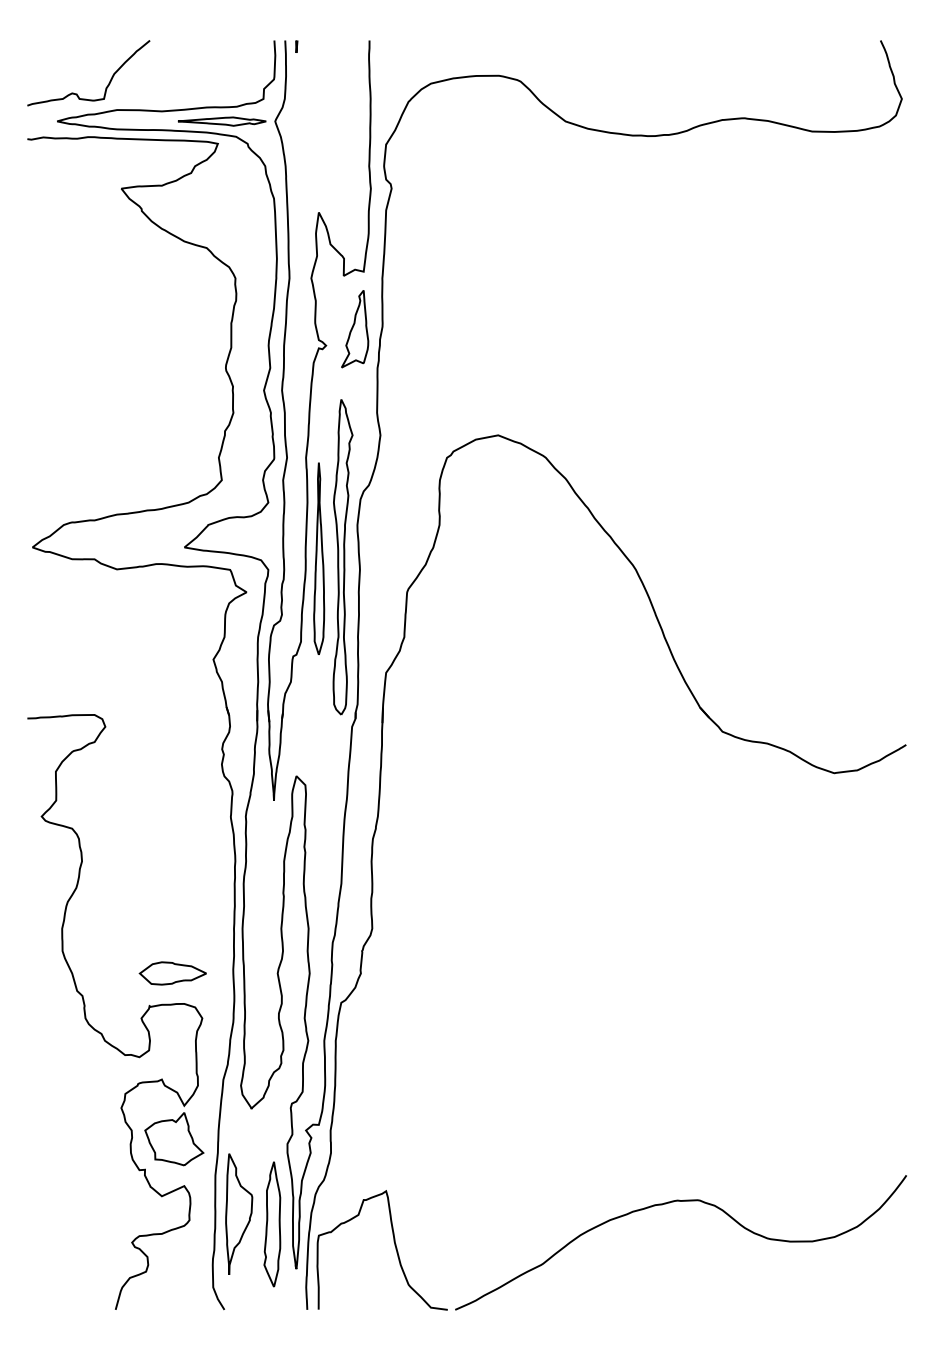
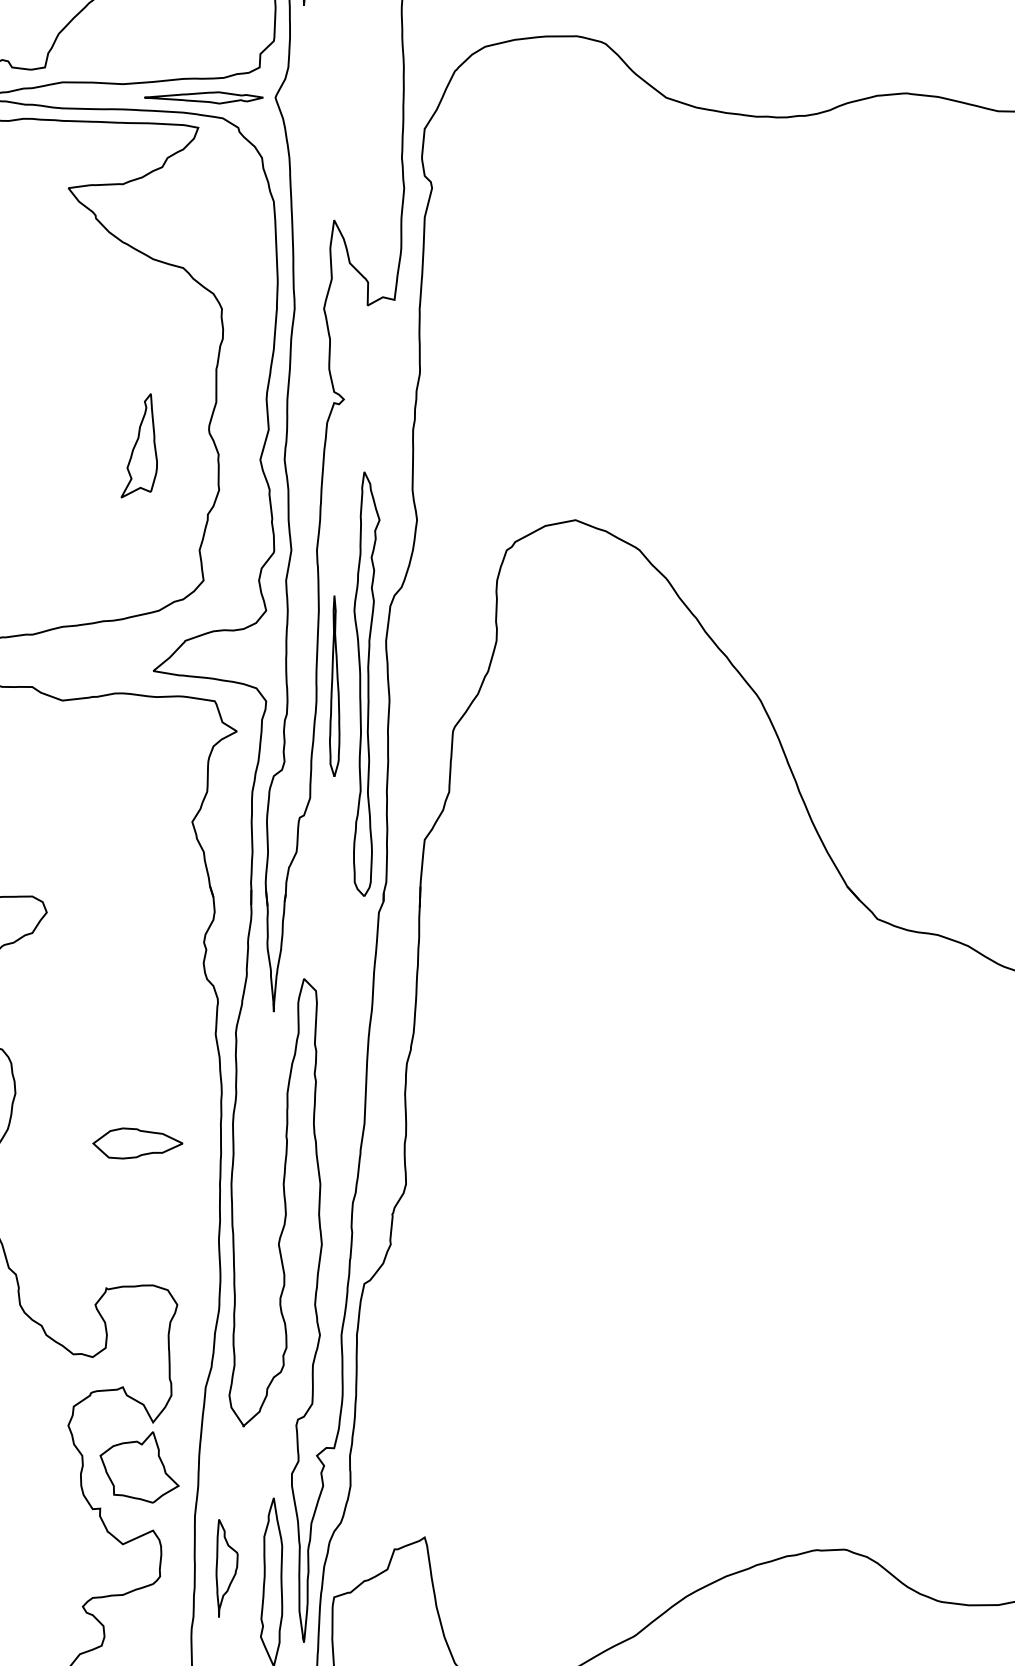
part: (355, 329) -> (139, 446), moved
part: (319, 558) -> (335, 685), size x0.7
part: (172, 973) -> (137, 1143), moved
part: (239, 1213) -> (227, 1567), size x0.6

